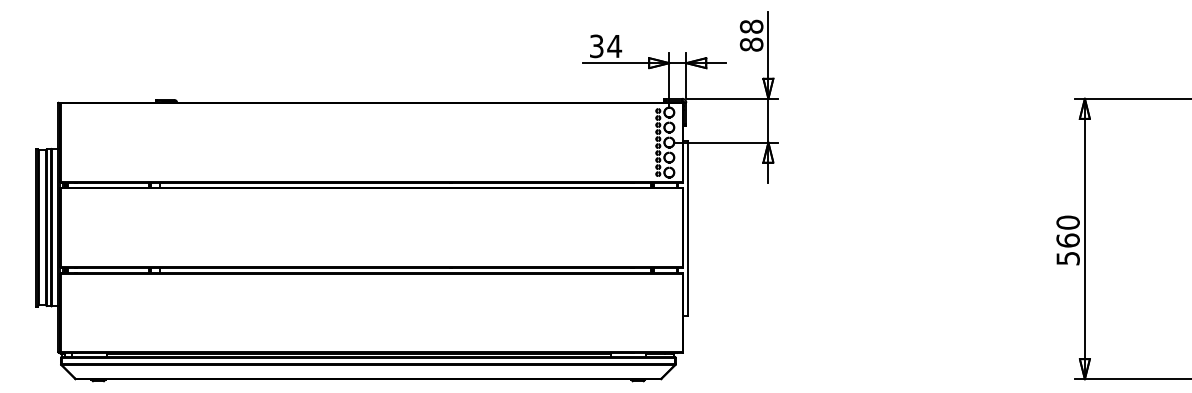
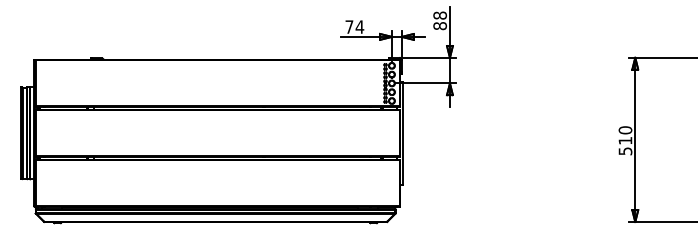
text: (596, 45) -> (349, 26), 34 -> 74
text: (1068, 240) -> (625, 140), 560 -> 510

